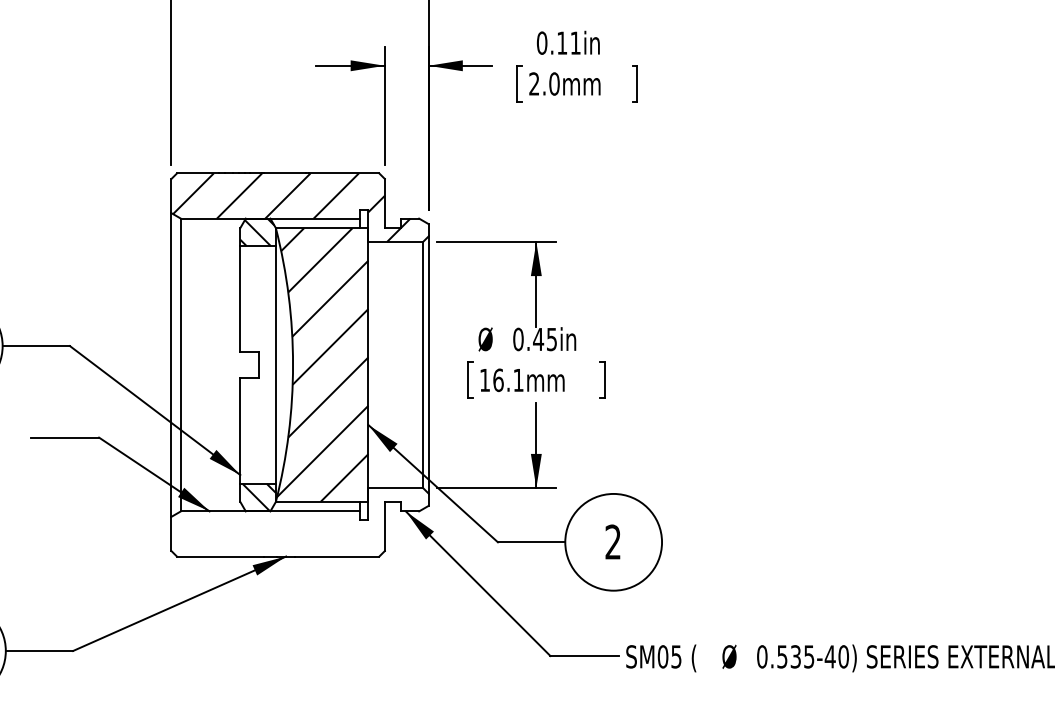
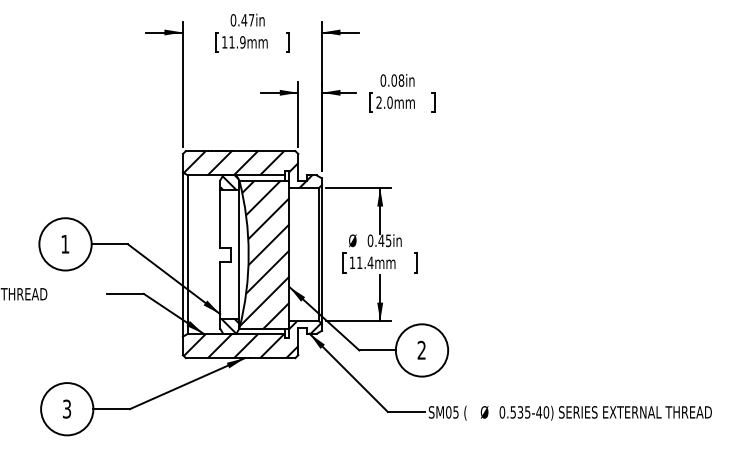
text: (568, 42) -> (397, 80), 0.11in -> 0.08in
text: (509, 379) -> (365, 262), 16.1mm -> 11.4mm
hatch: (300, 522) -> (252, 339), added

